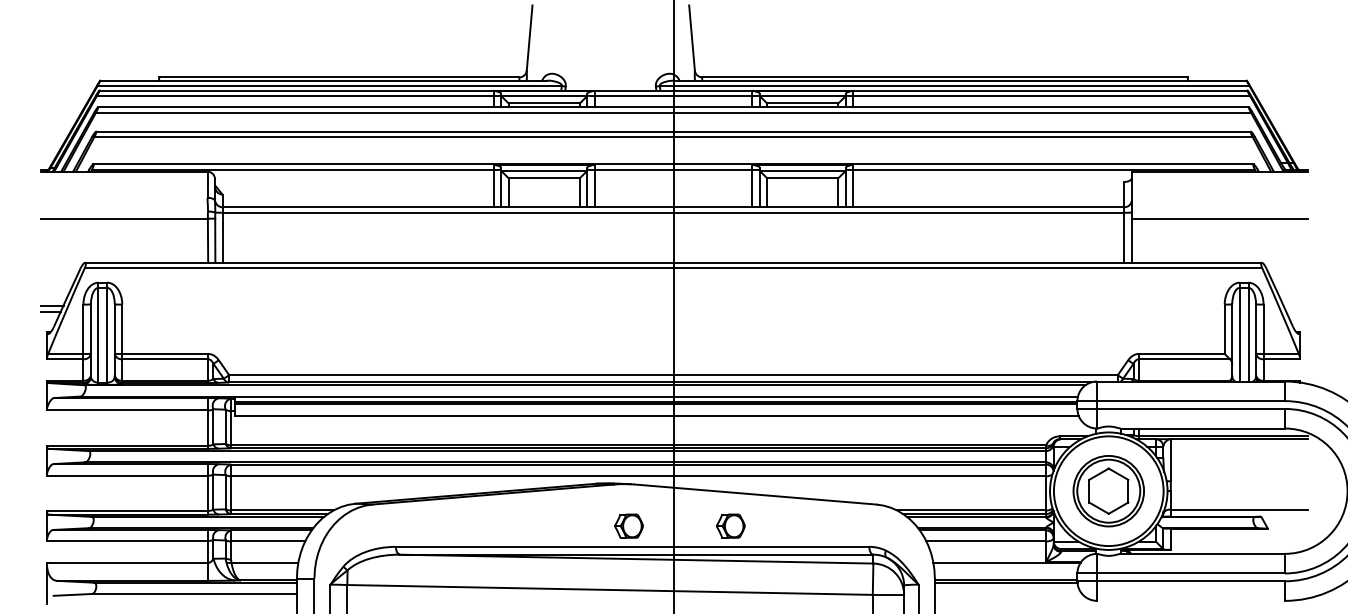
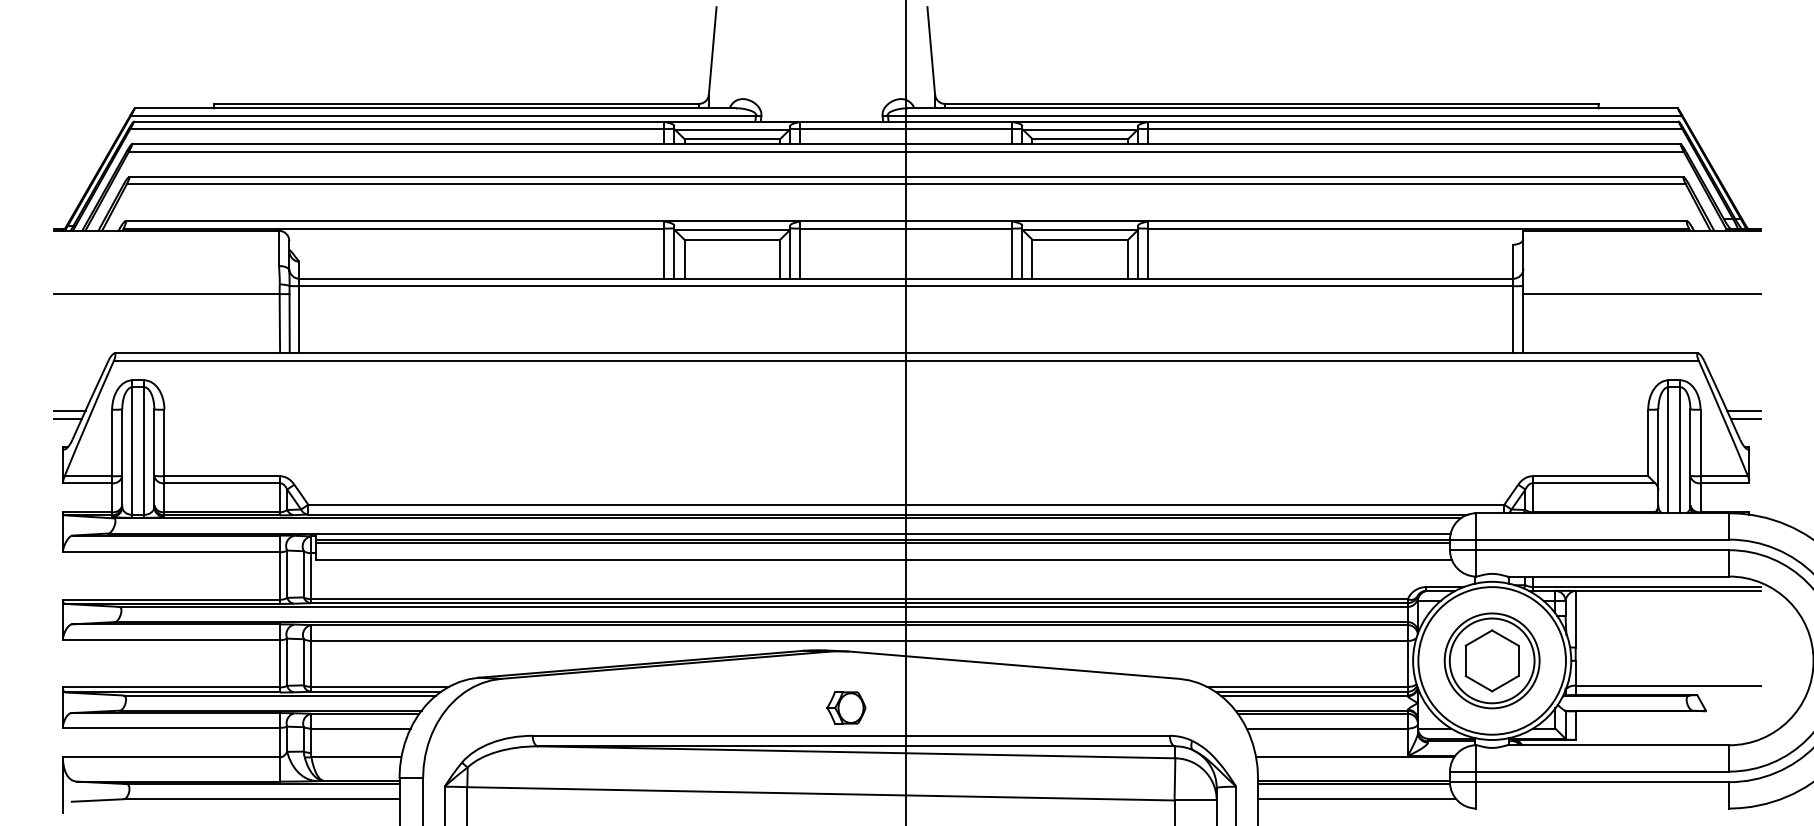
line: (1295, 305) -> (1743, 411), added
line: (1297, 311) -> (1745, 419), added
part: (730, 525) -> (983, 707), removed
line: (1008, 594) -> (1357, 799), added

